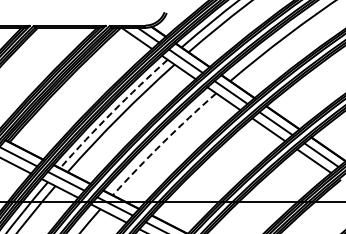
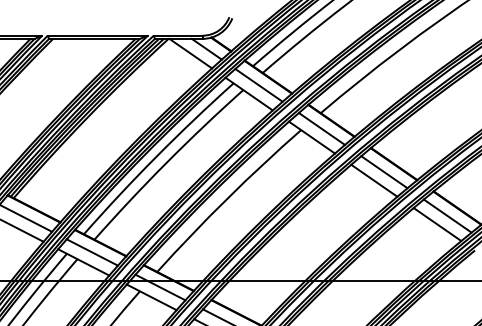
arc: (112, 112) -> (156, 156), dashed -> solid
arc: (163, 142) -> (227, 198), dashed -> solid

